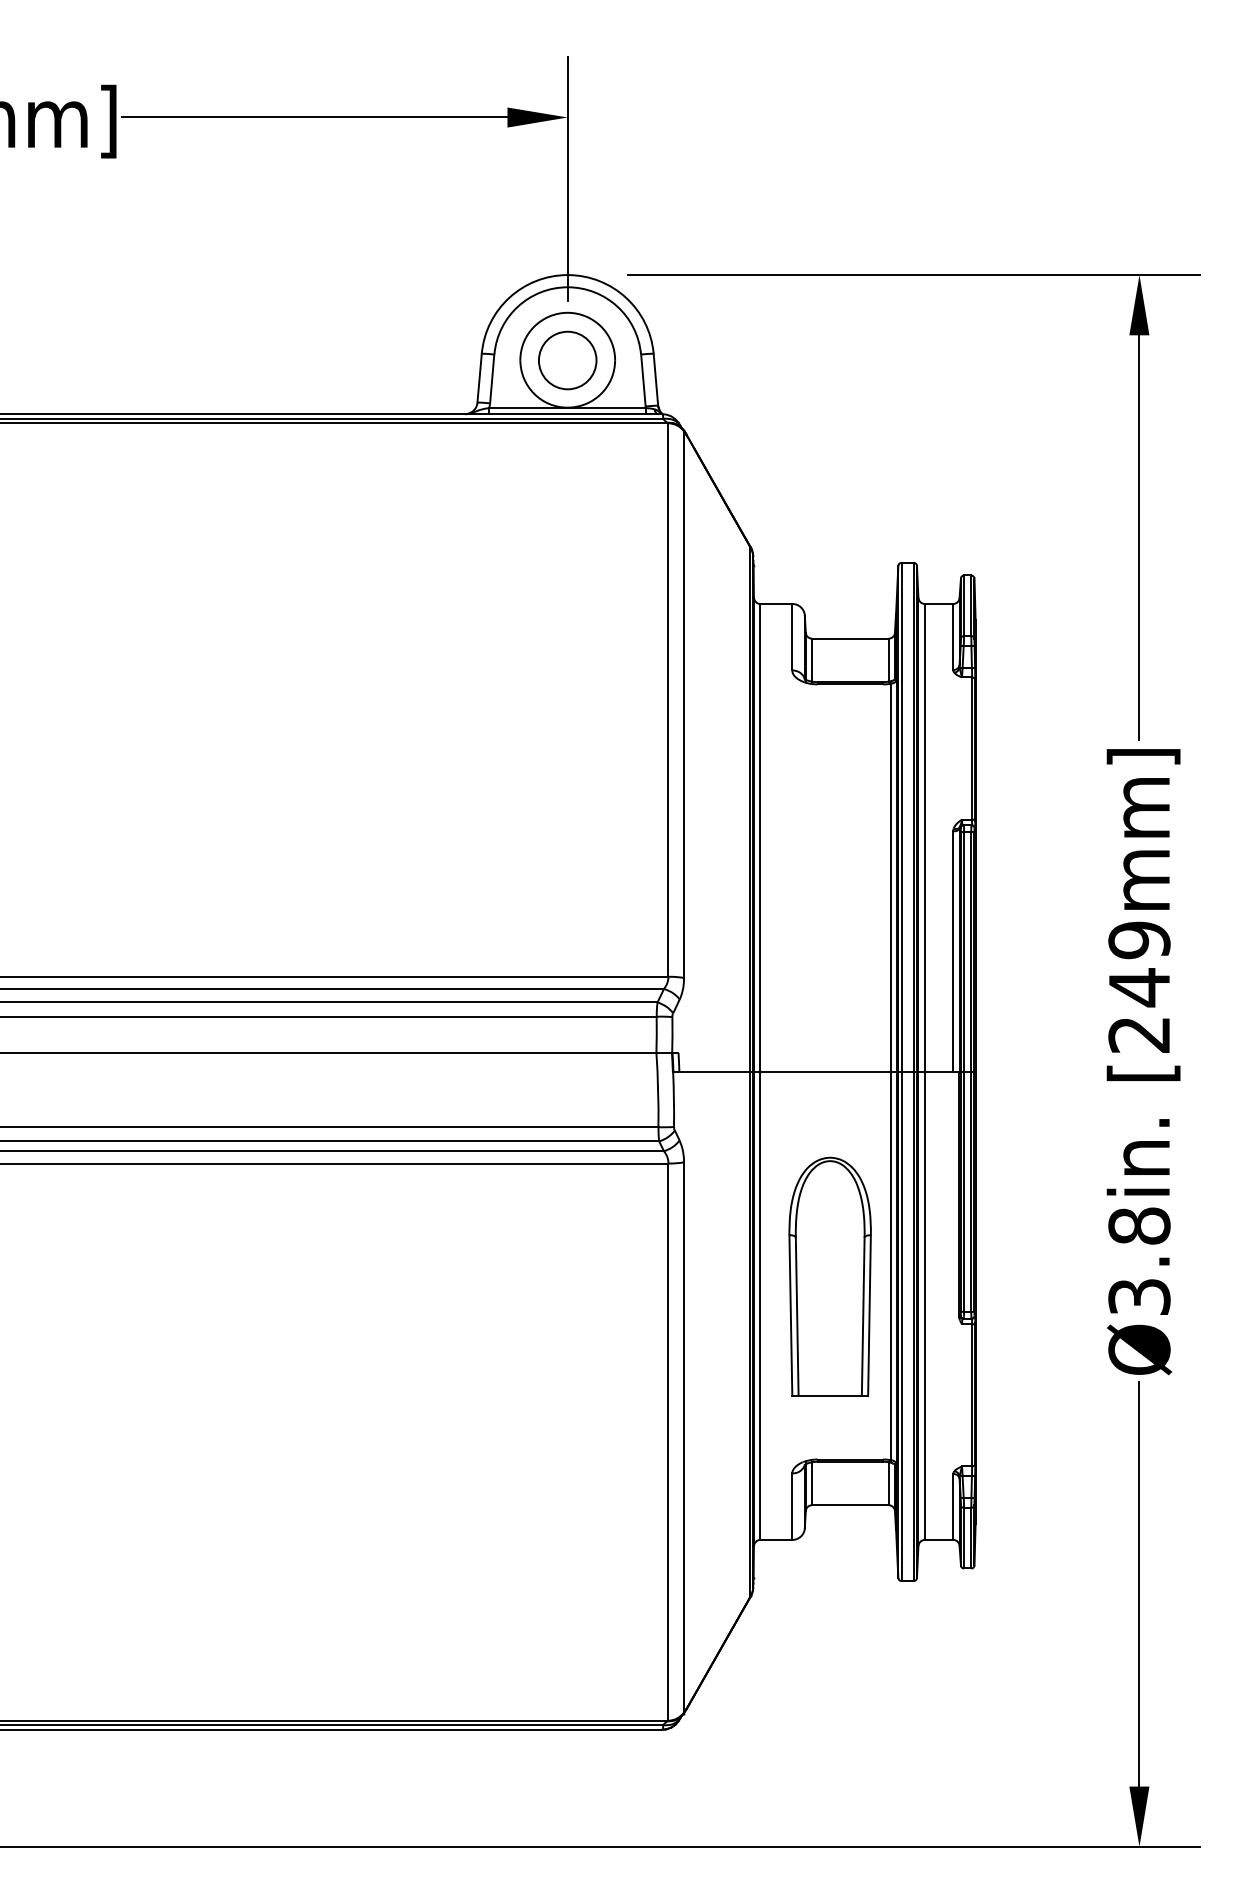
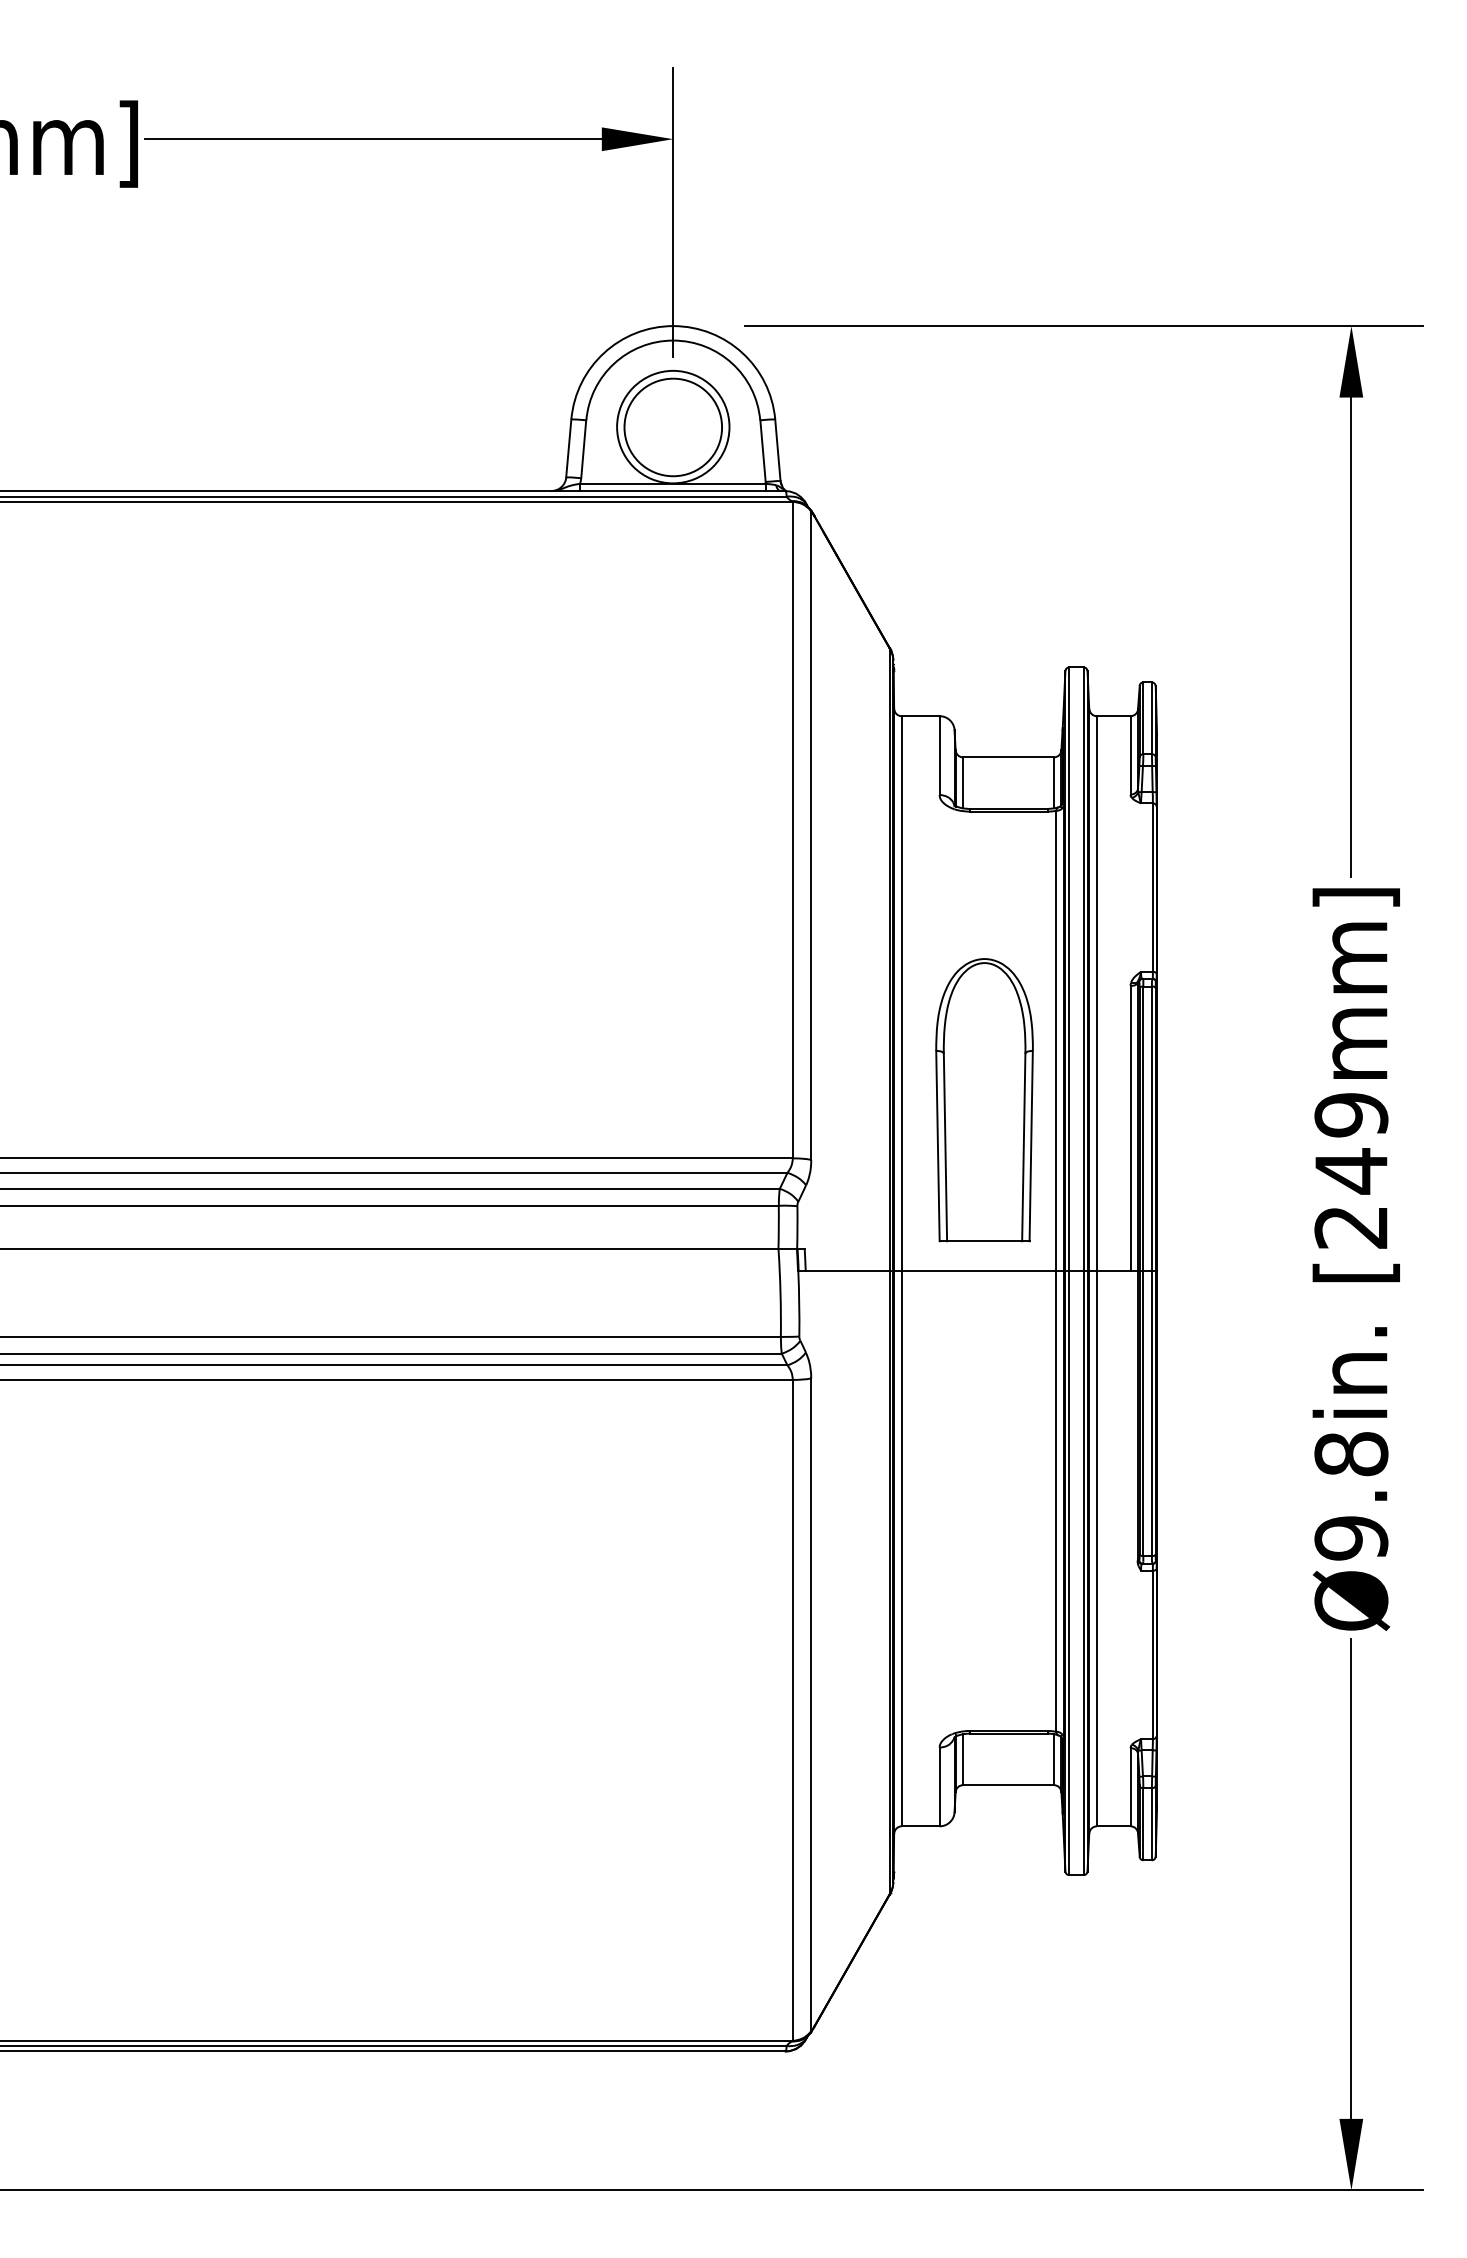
circle: (567, 360) -> (673, 427), size x1.43
part: (830, 1277) -> (984, 1100), moved
text: (1139, 1297) -> (1351, 1538), Ø3.8in. -> Ø9.8in.

